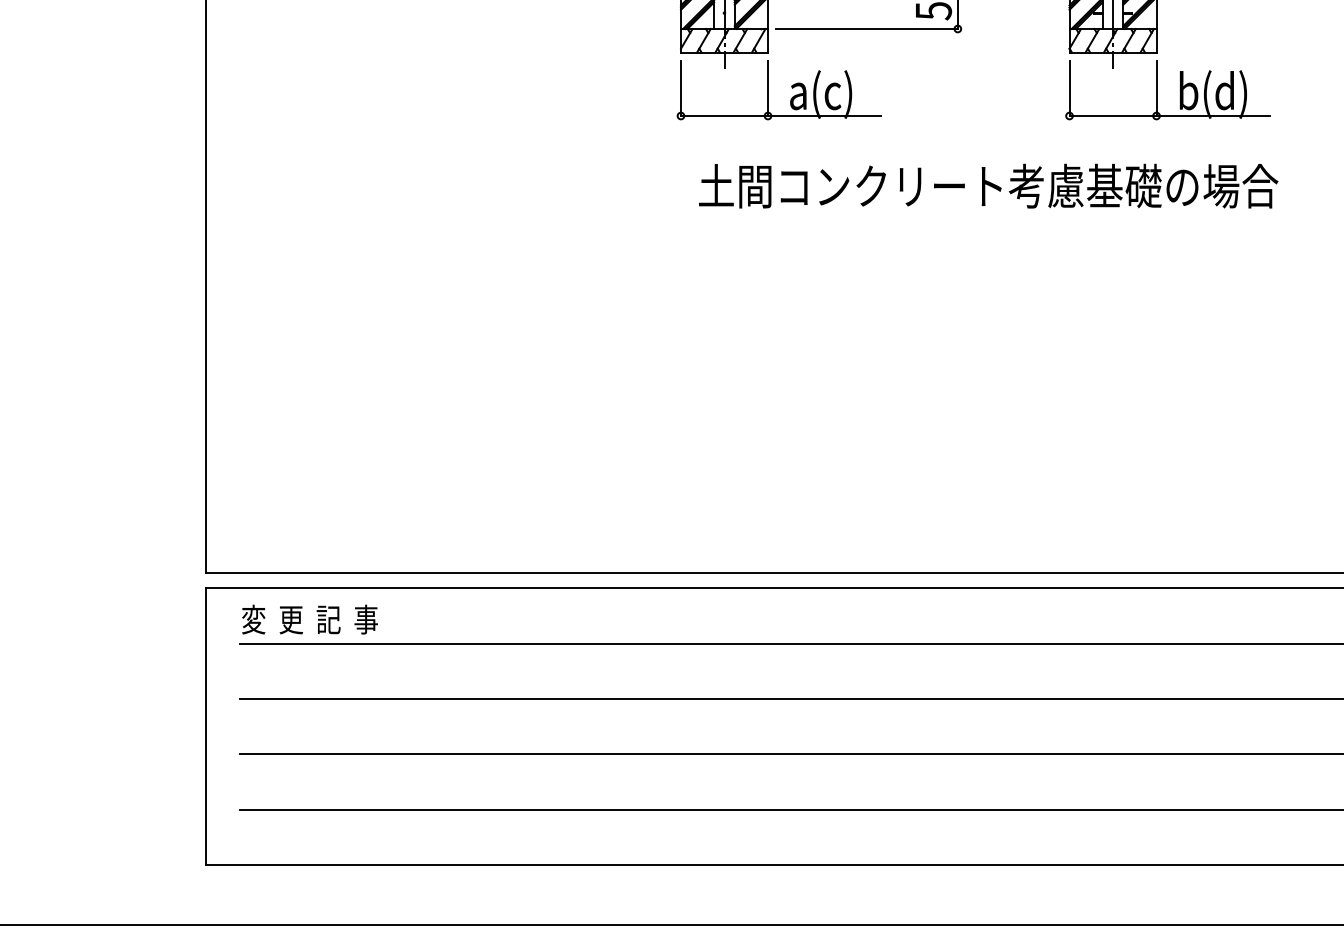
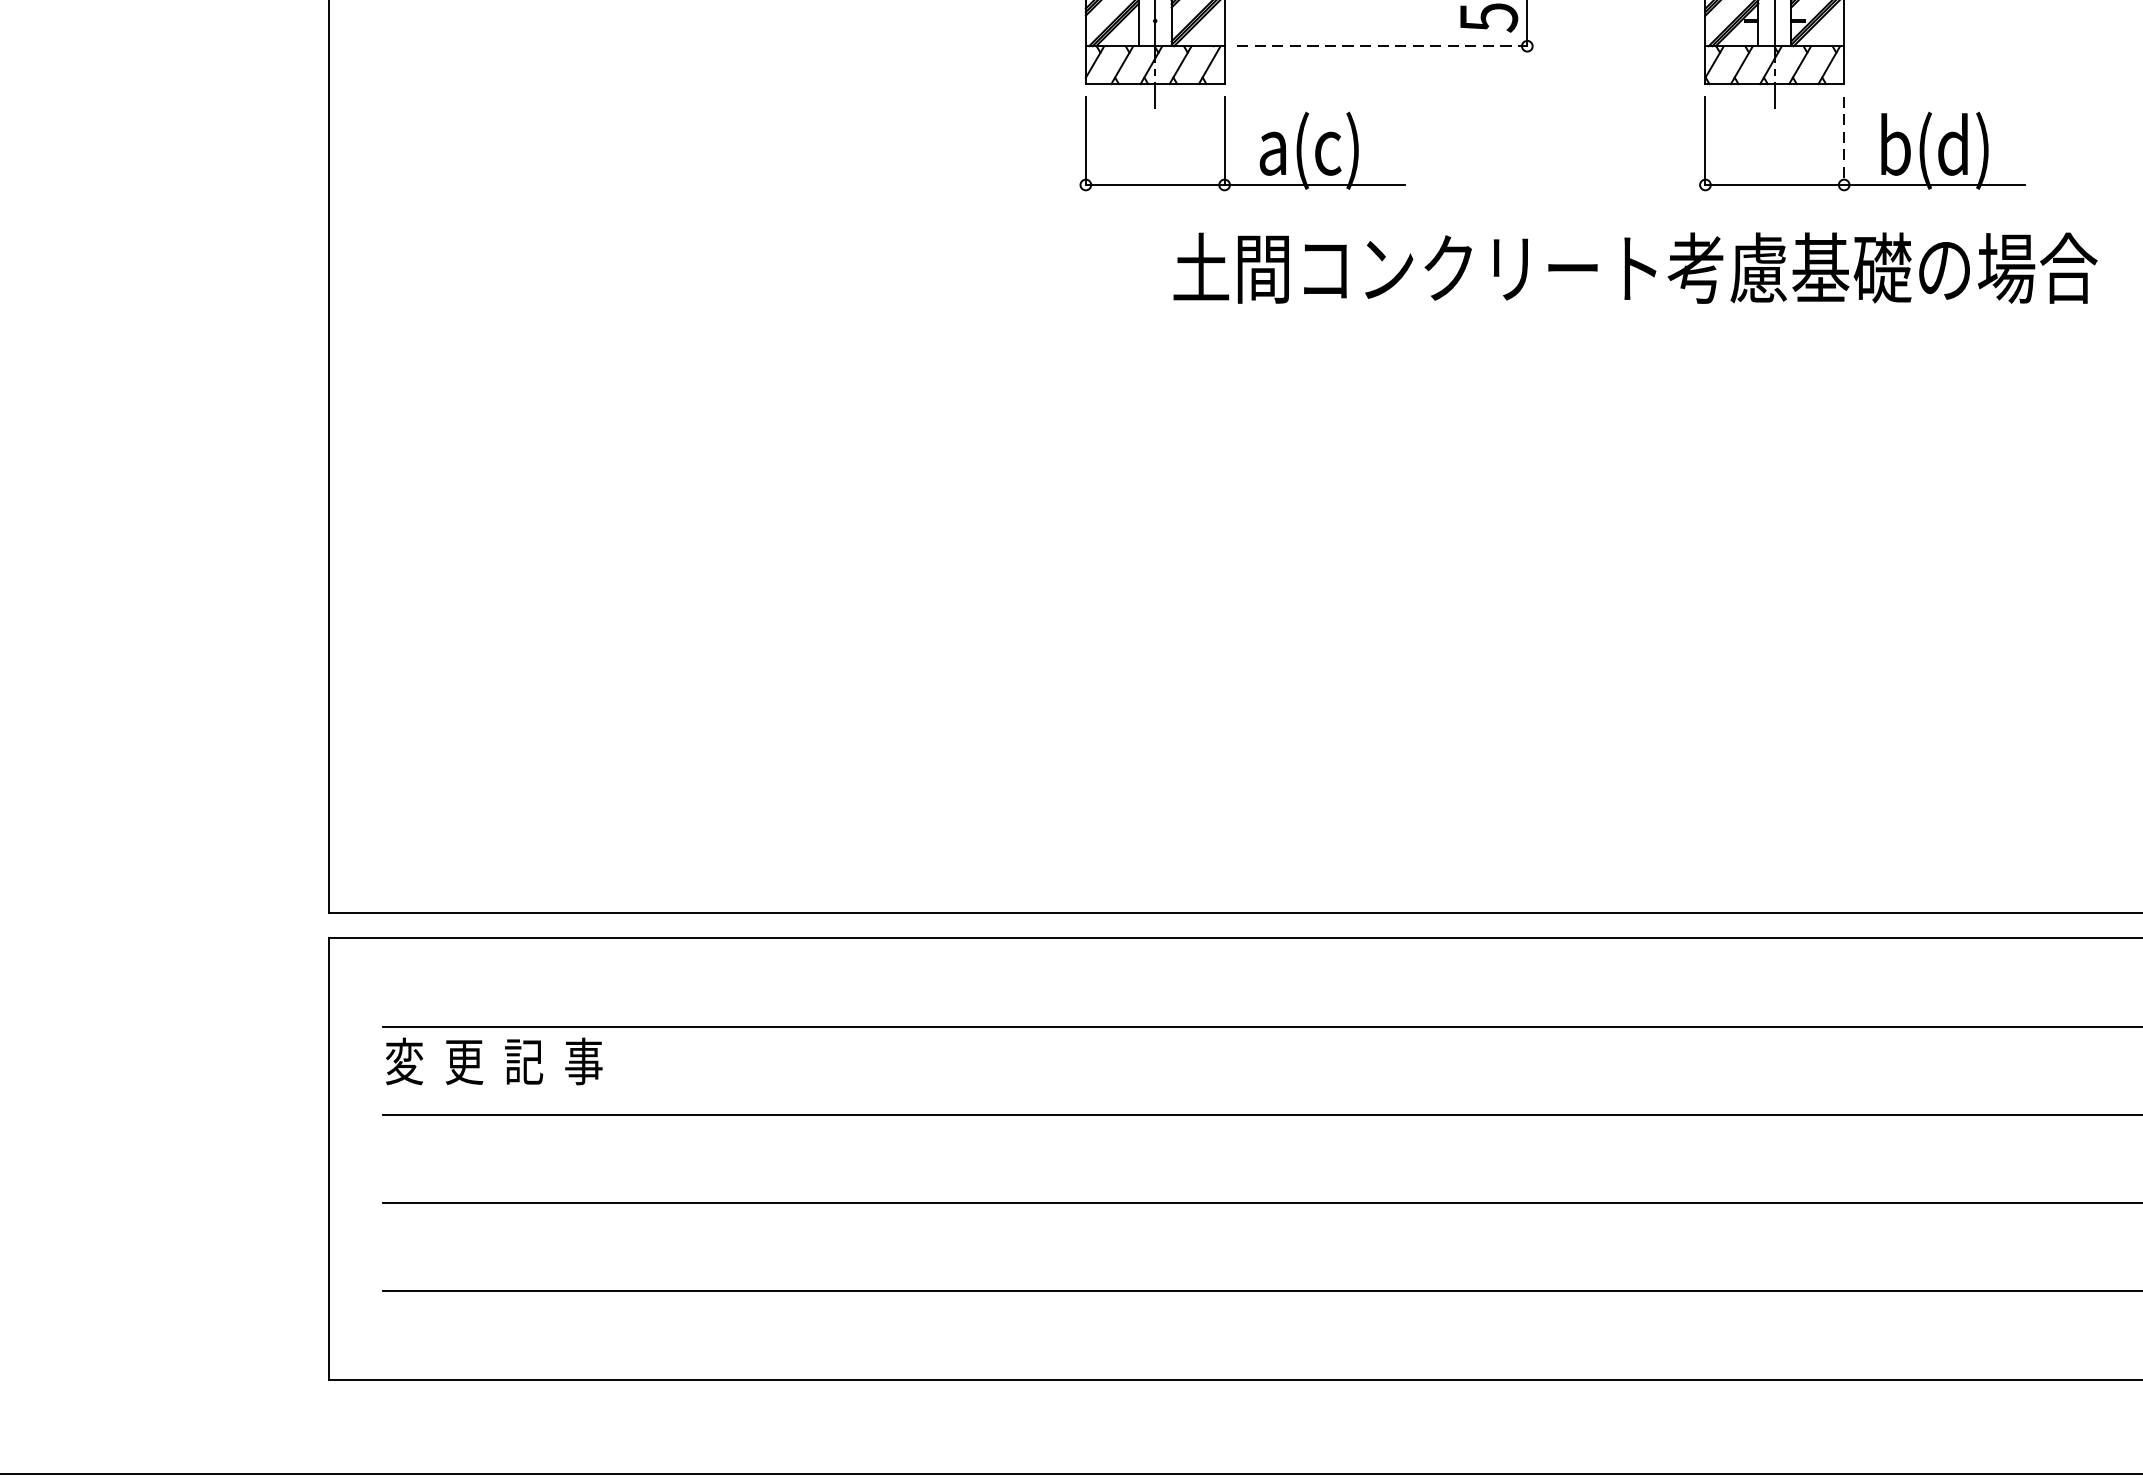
line: (867, 29) -> (1383, 47), solid -> dashed
line: (1156, 88) -> (1844, 141), solid -> dashed
text: (988, 185) -> (1635, 267), moved
text: (309, 619) -> (493, 1061), moved

